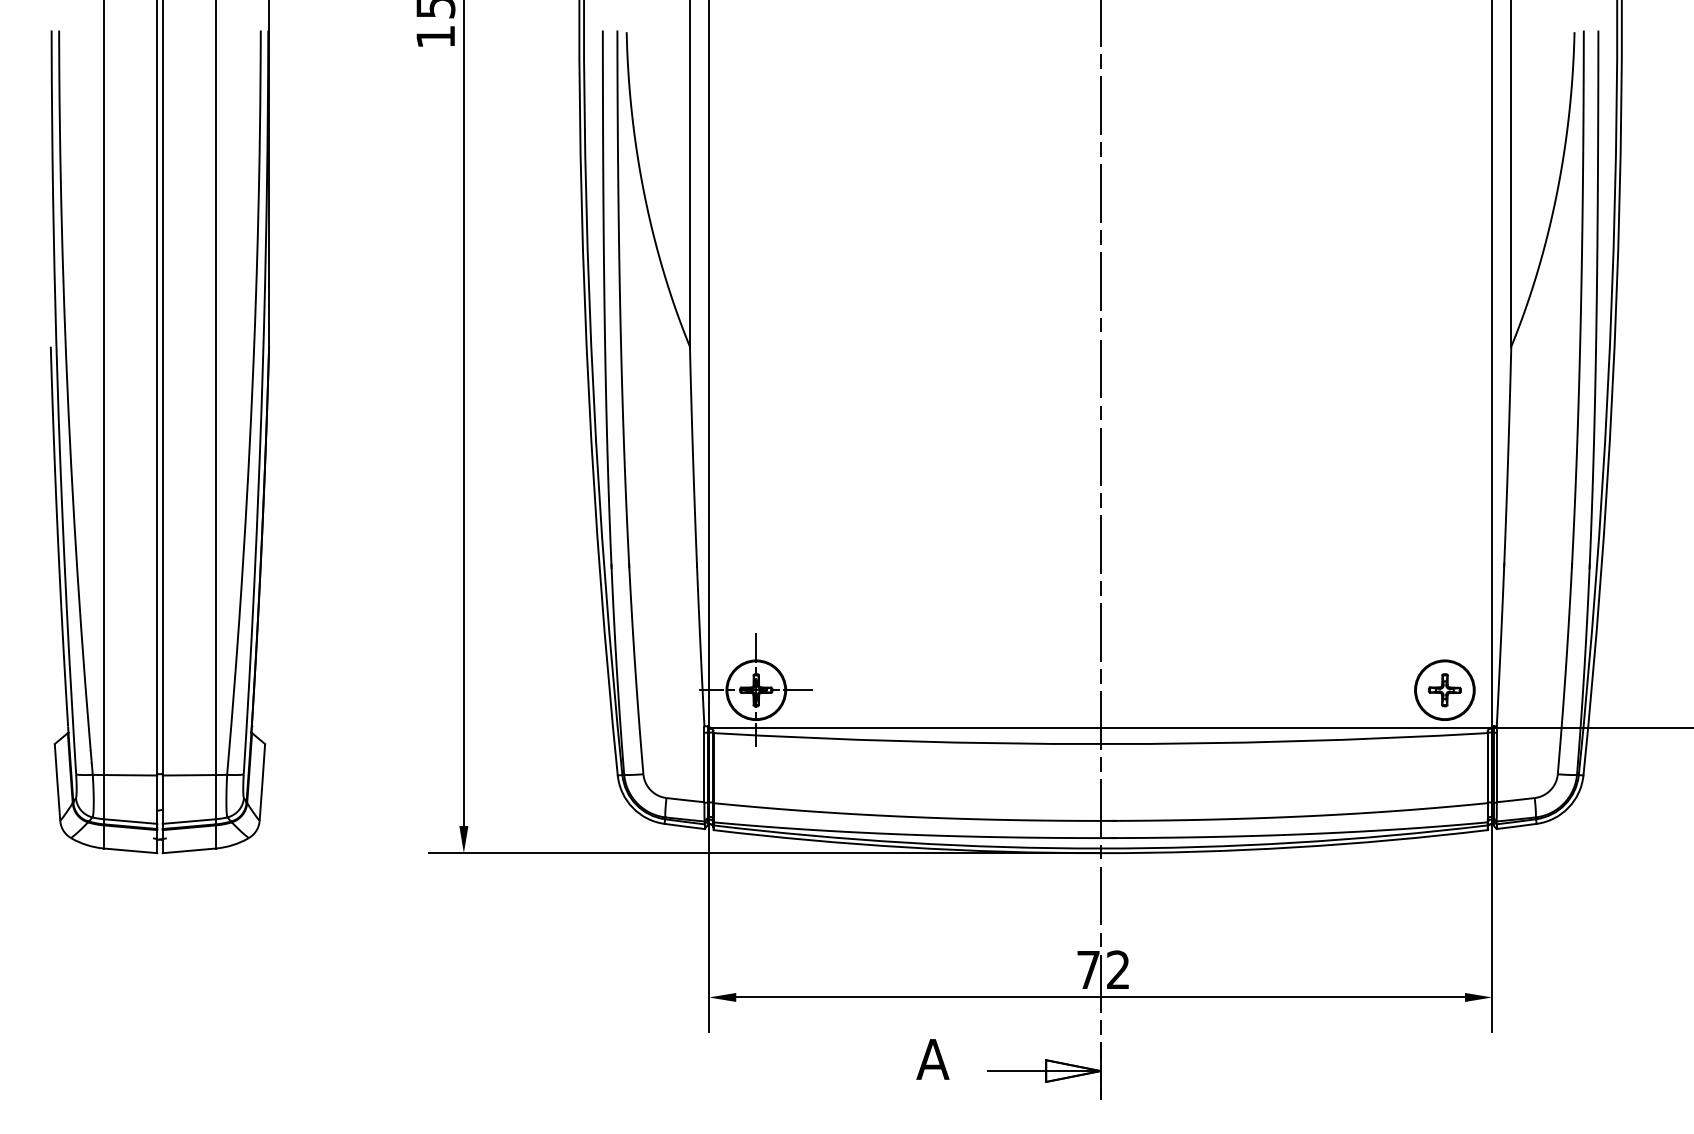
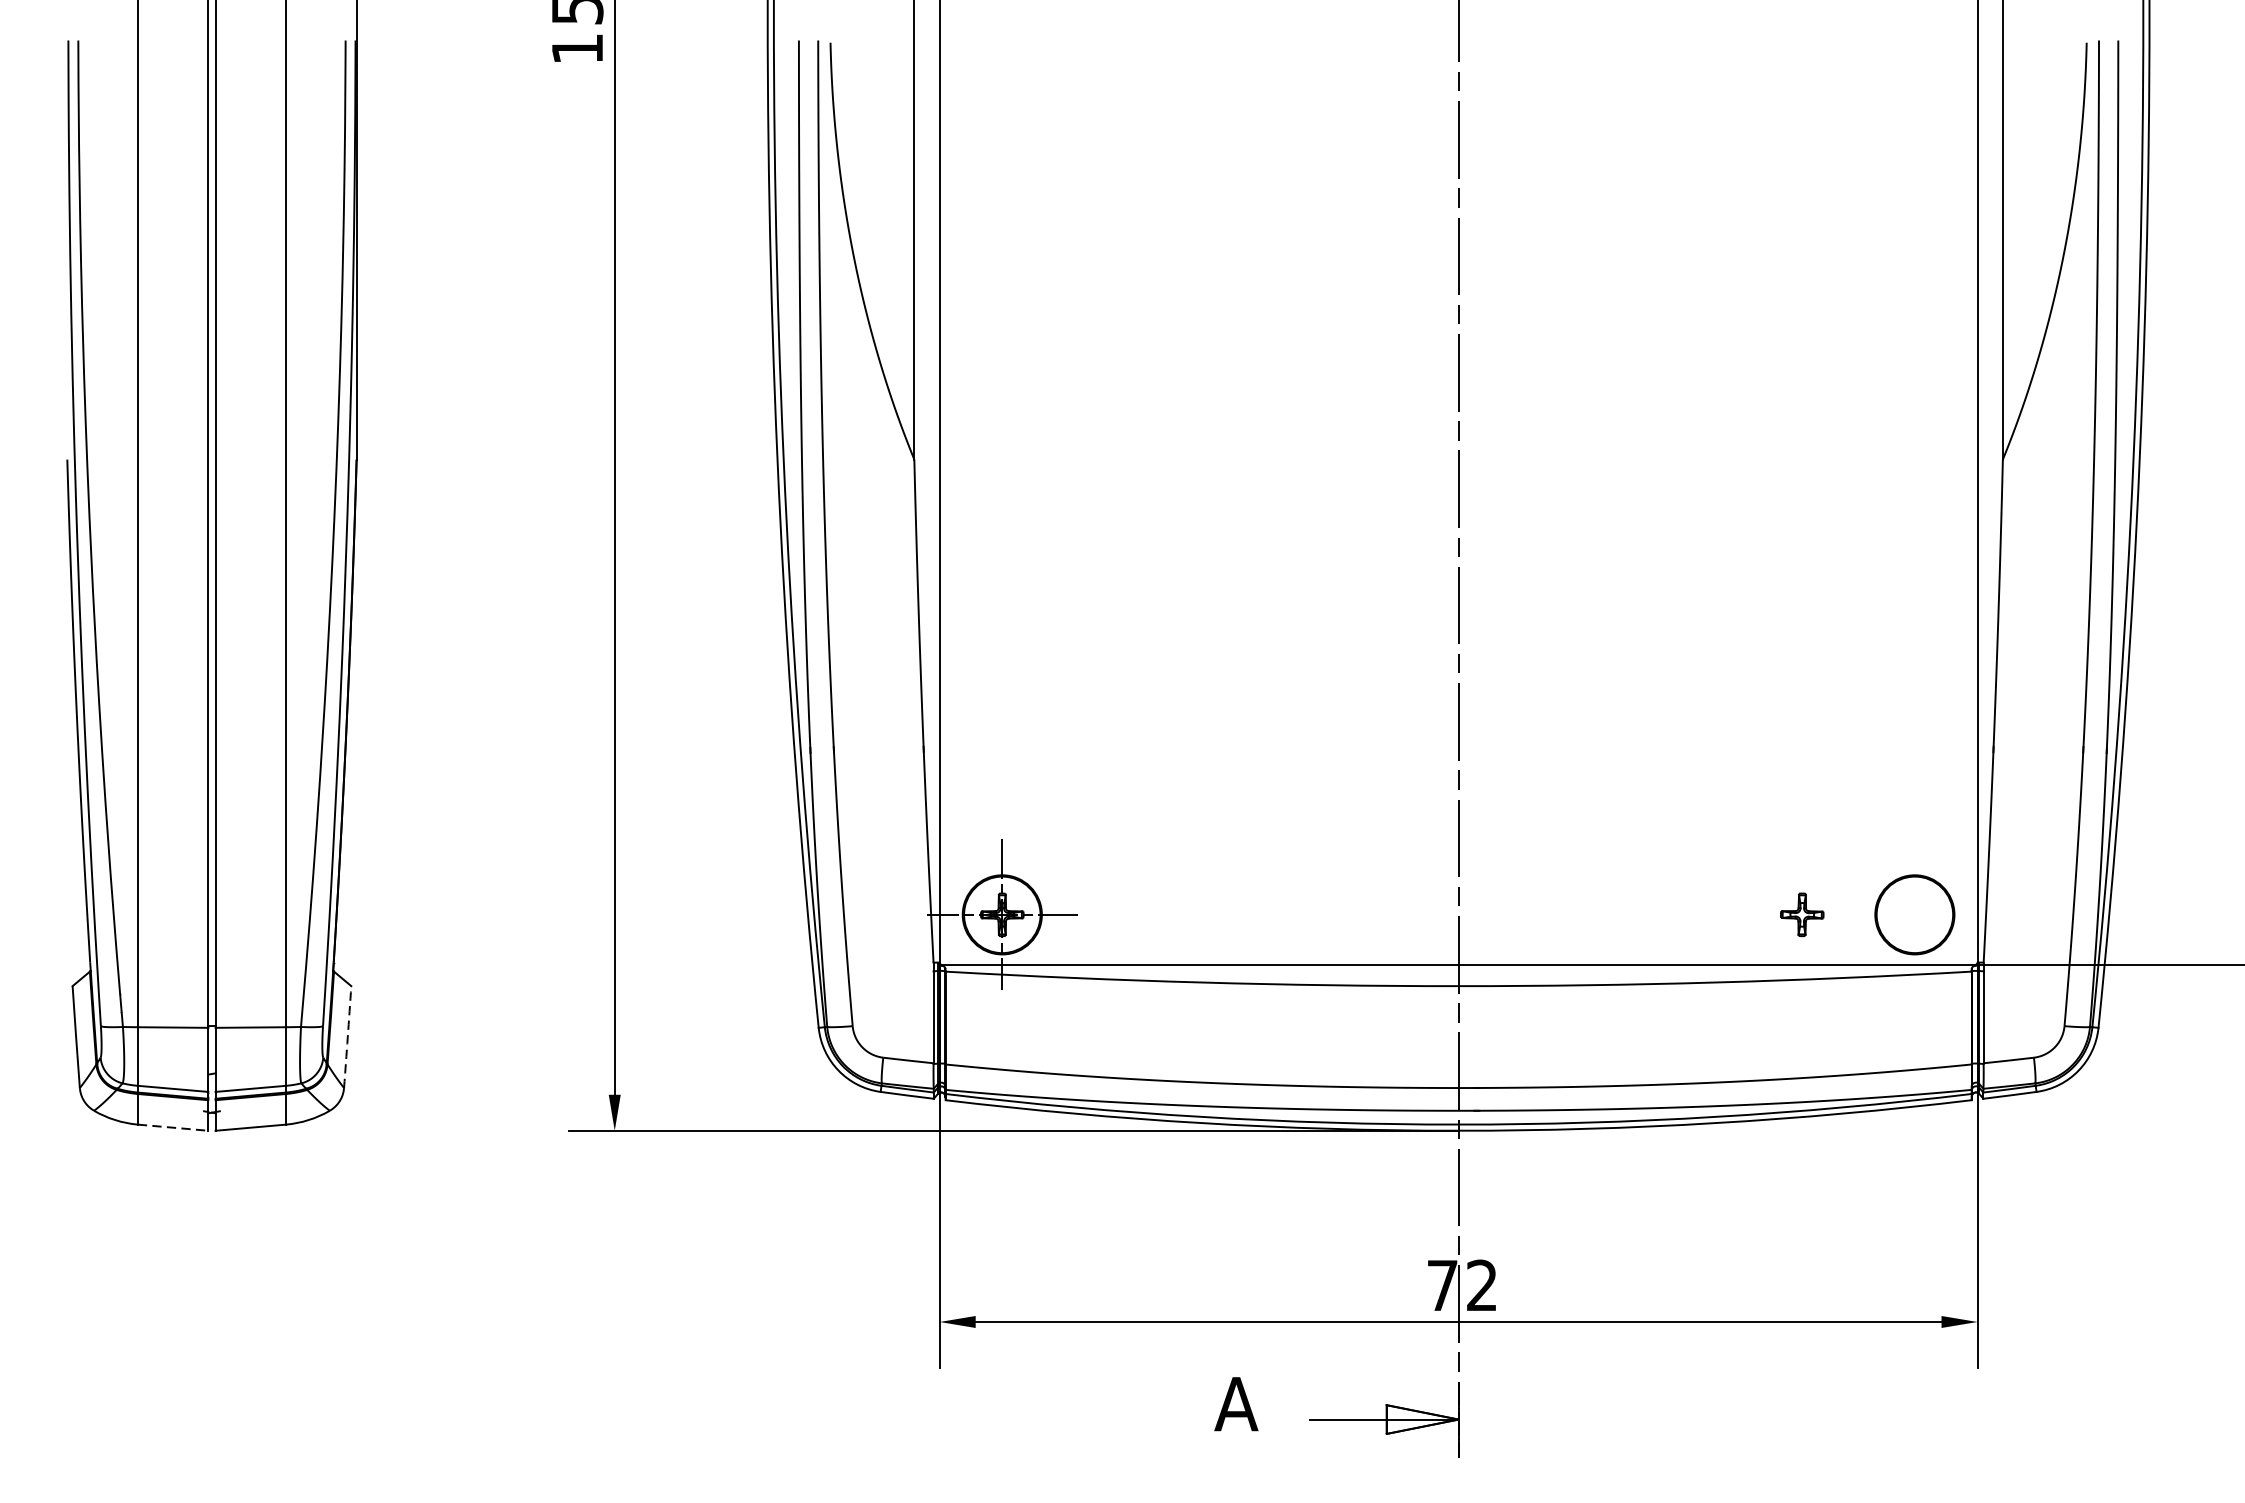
part: (1444, 690) -> (1801, 915), moved
arc: (262, 782) -> (347, 1037), solid -> dashed
line: (130, 850) -> (172, 1127), solid -> dashed

